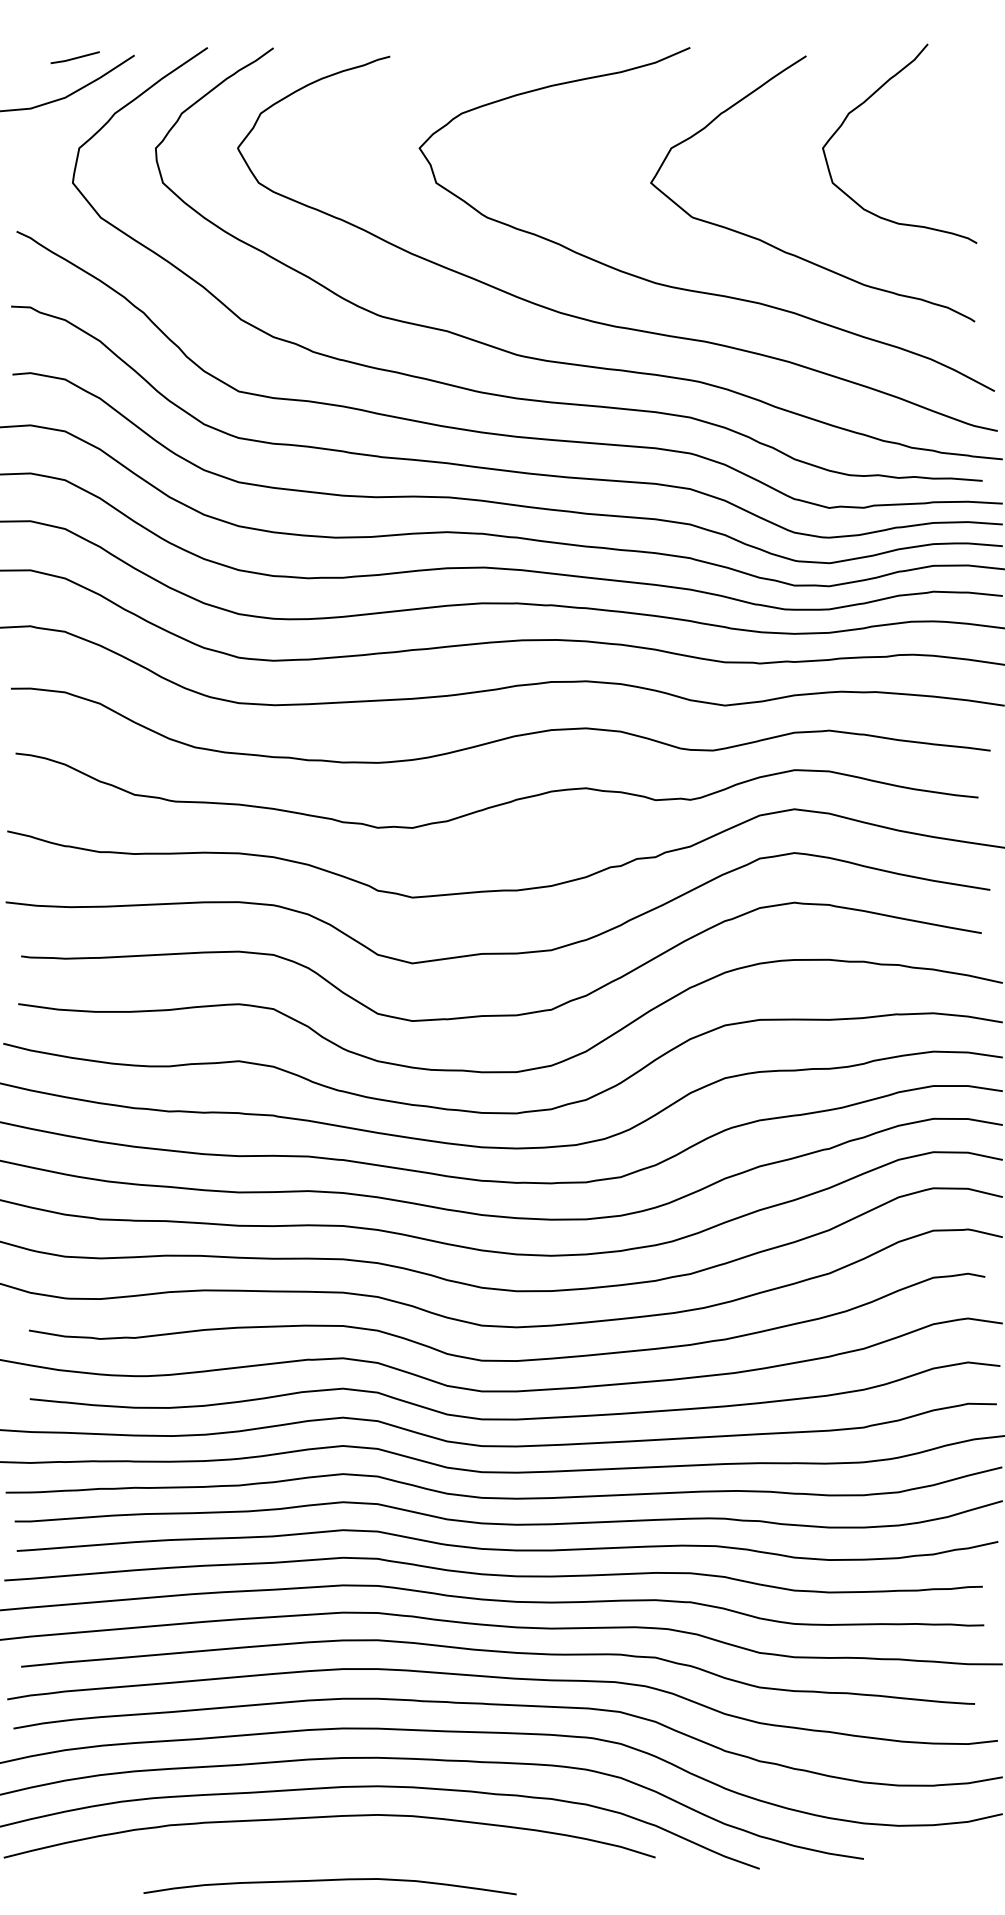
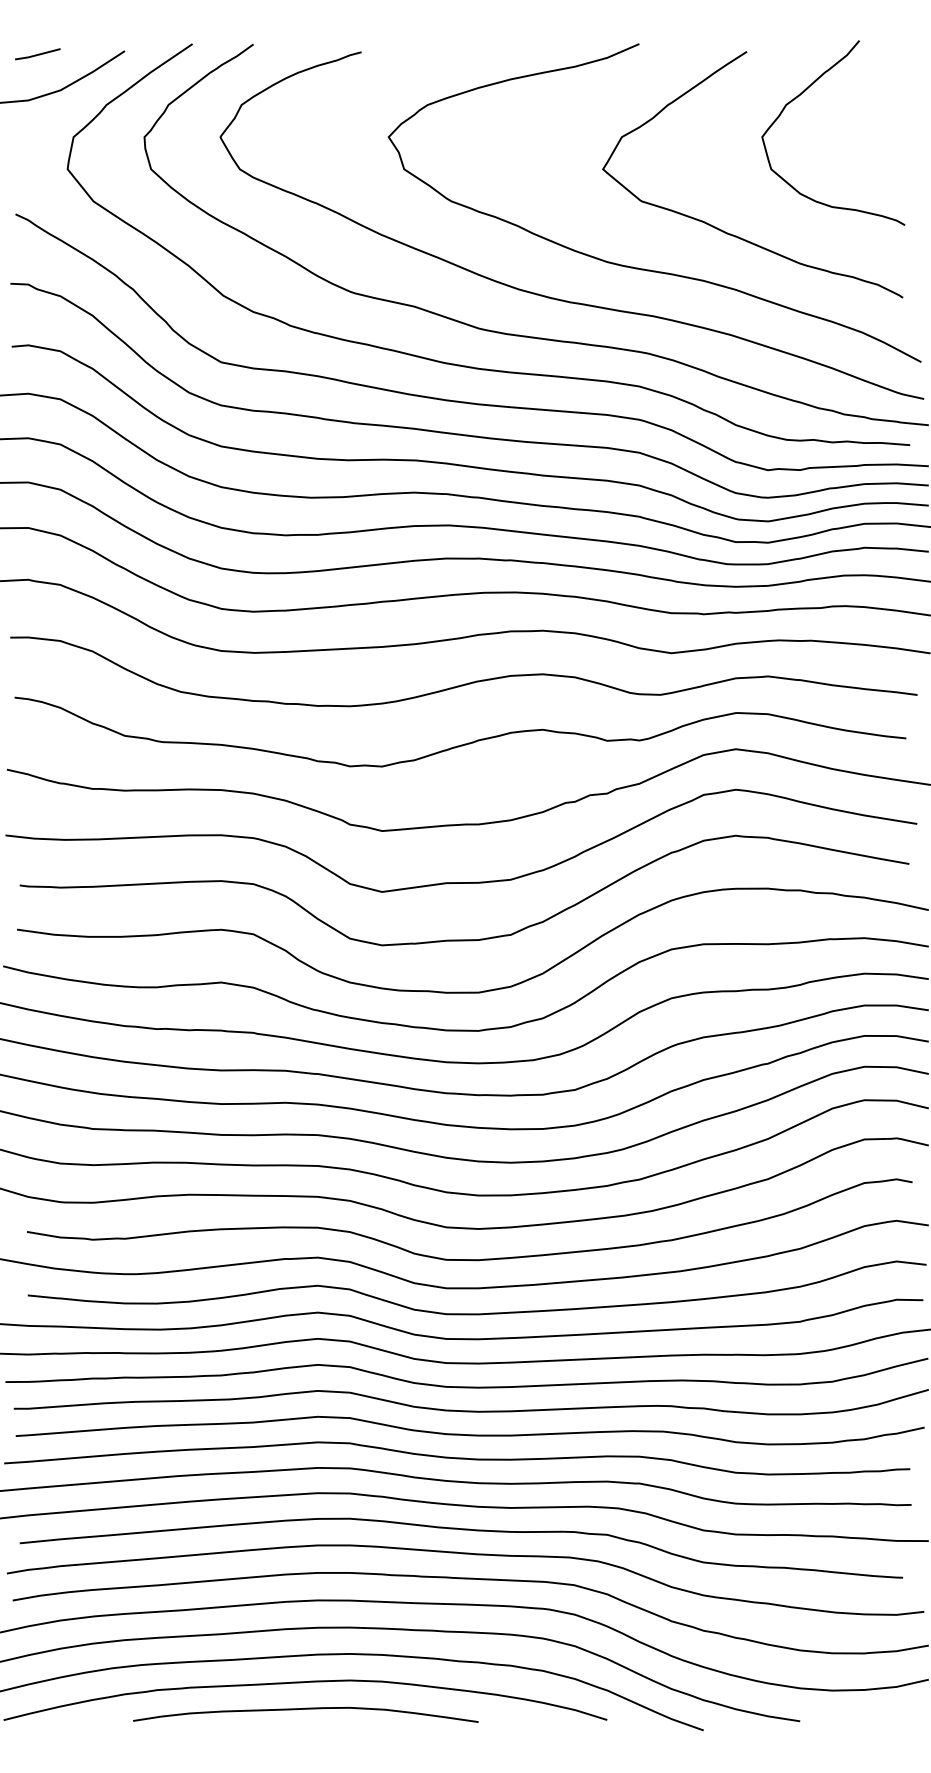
line: (74, 57) -> (37, 54), moved
curve: (329, 1880) -> (305, 1709), moved

